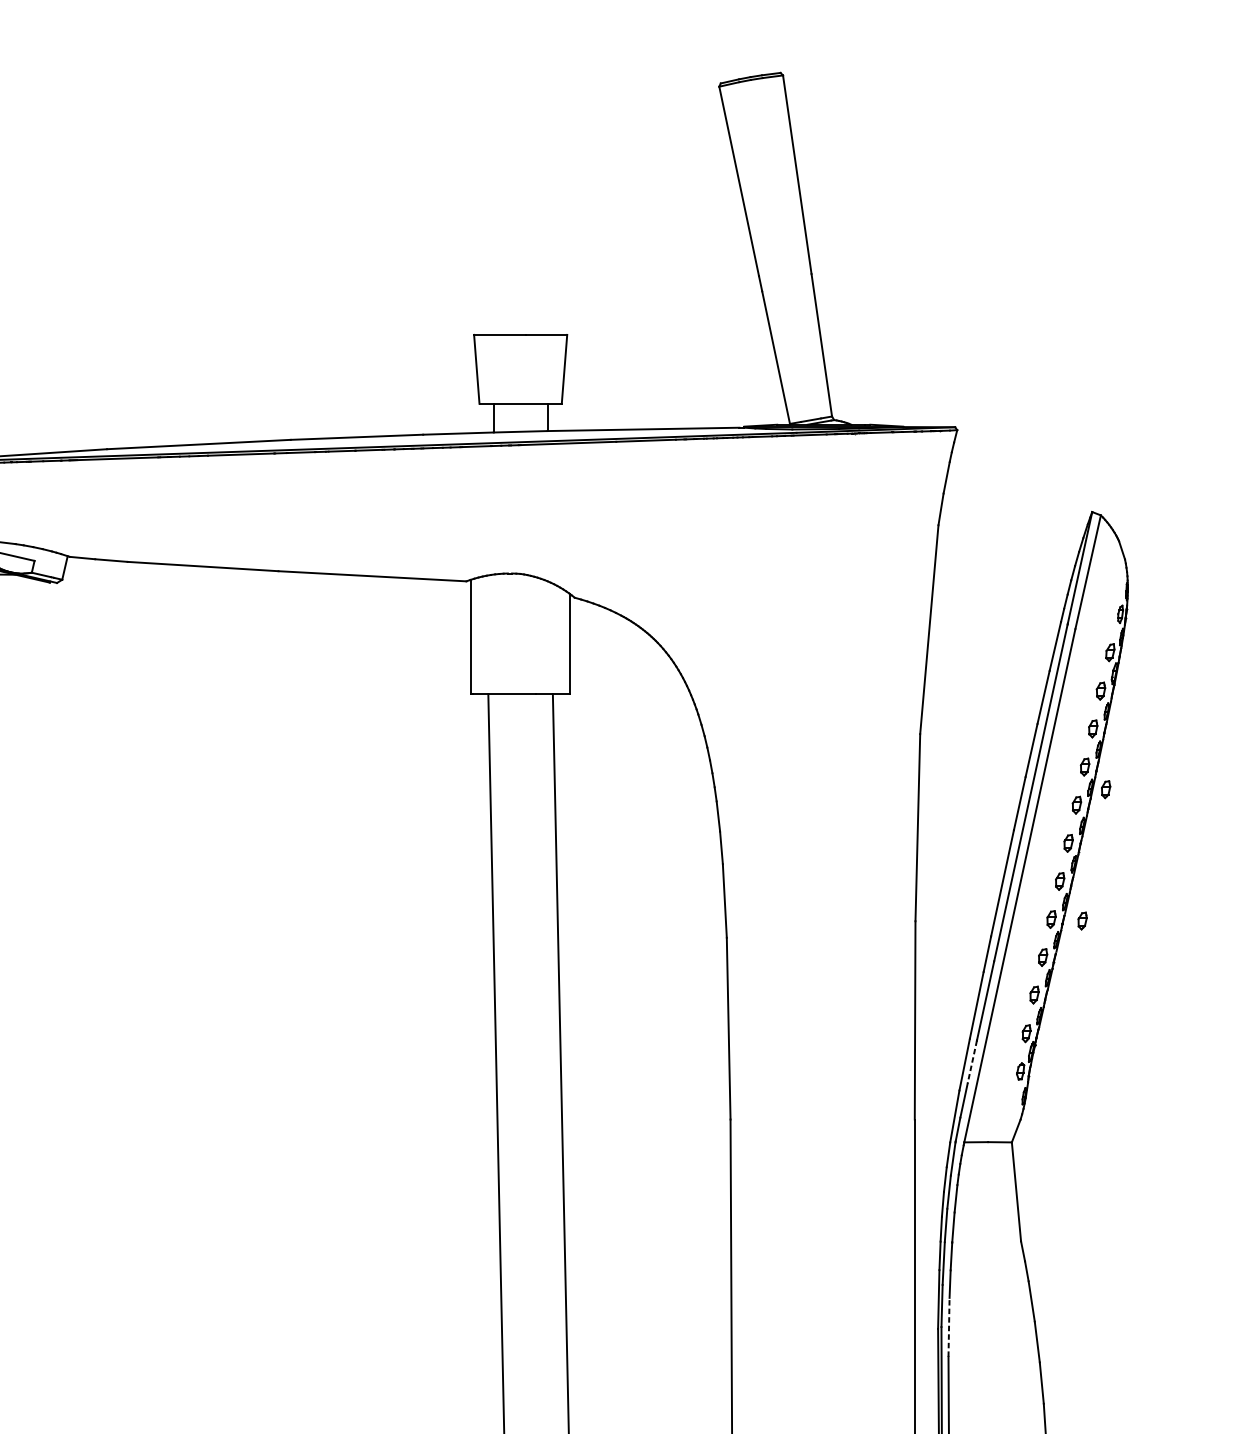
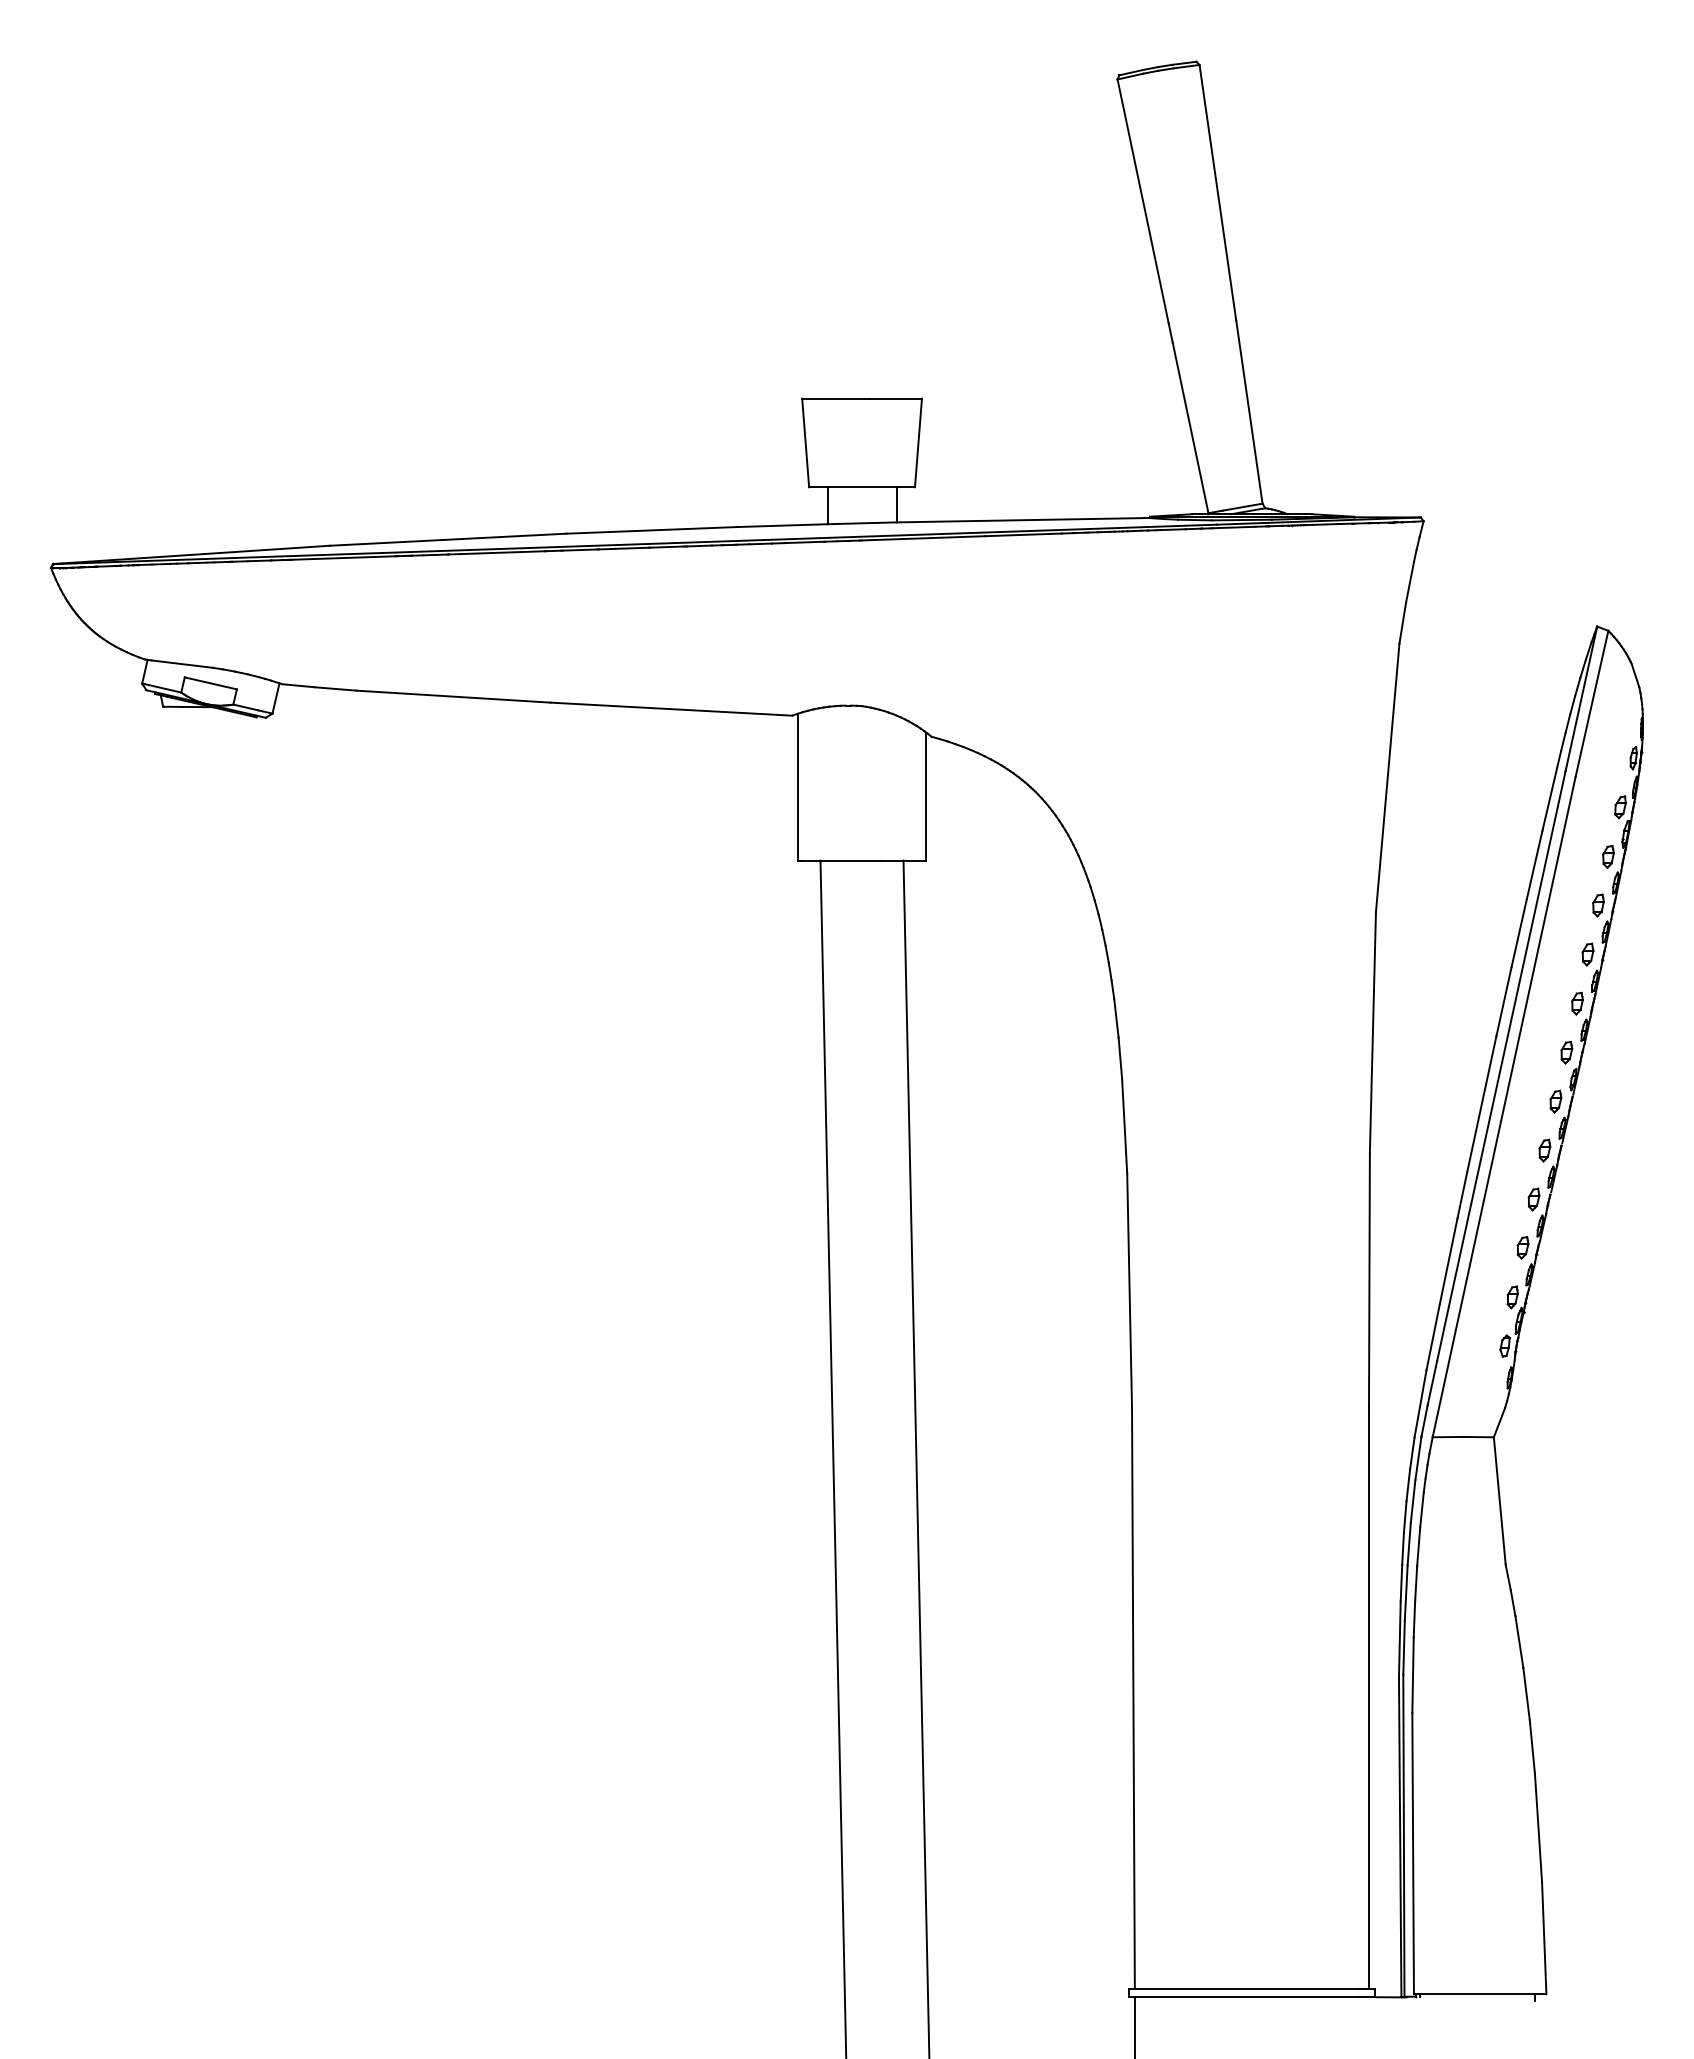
part: (1105, 789) -> (1614, 983), removed
part: (1082, 920) -> (1584, 1152), removed
line: (971, 1062) -> (1442, 1334), dashed -> solid
line: (949, 1327) -> (1413, 1675), dashed -> solid

